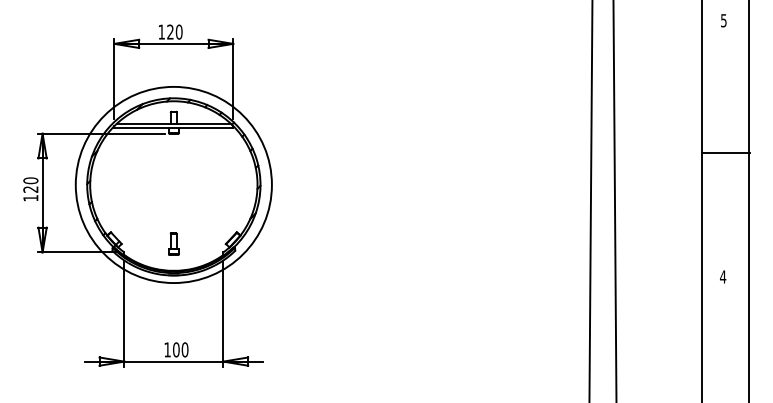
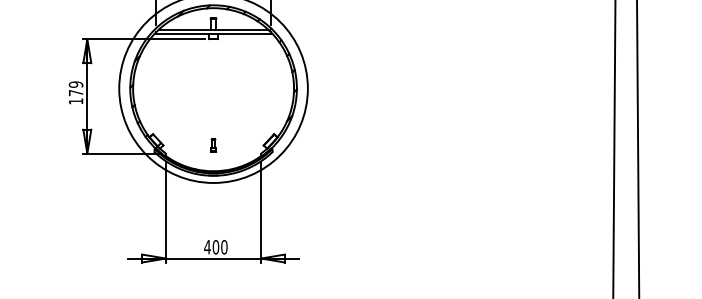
text: (30, 184) -> (75, 88), 120 -> 179
part: (173, 243) -> (213, 144), size x0.6
text: (167, 349) -> (207, 246), 100 -> 400

